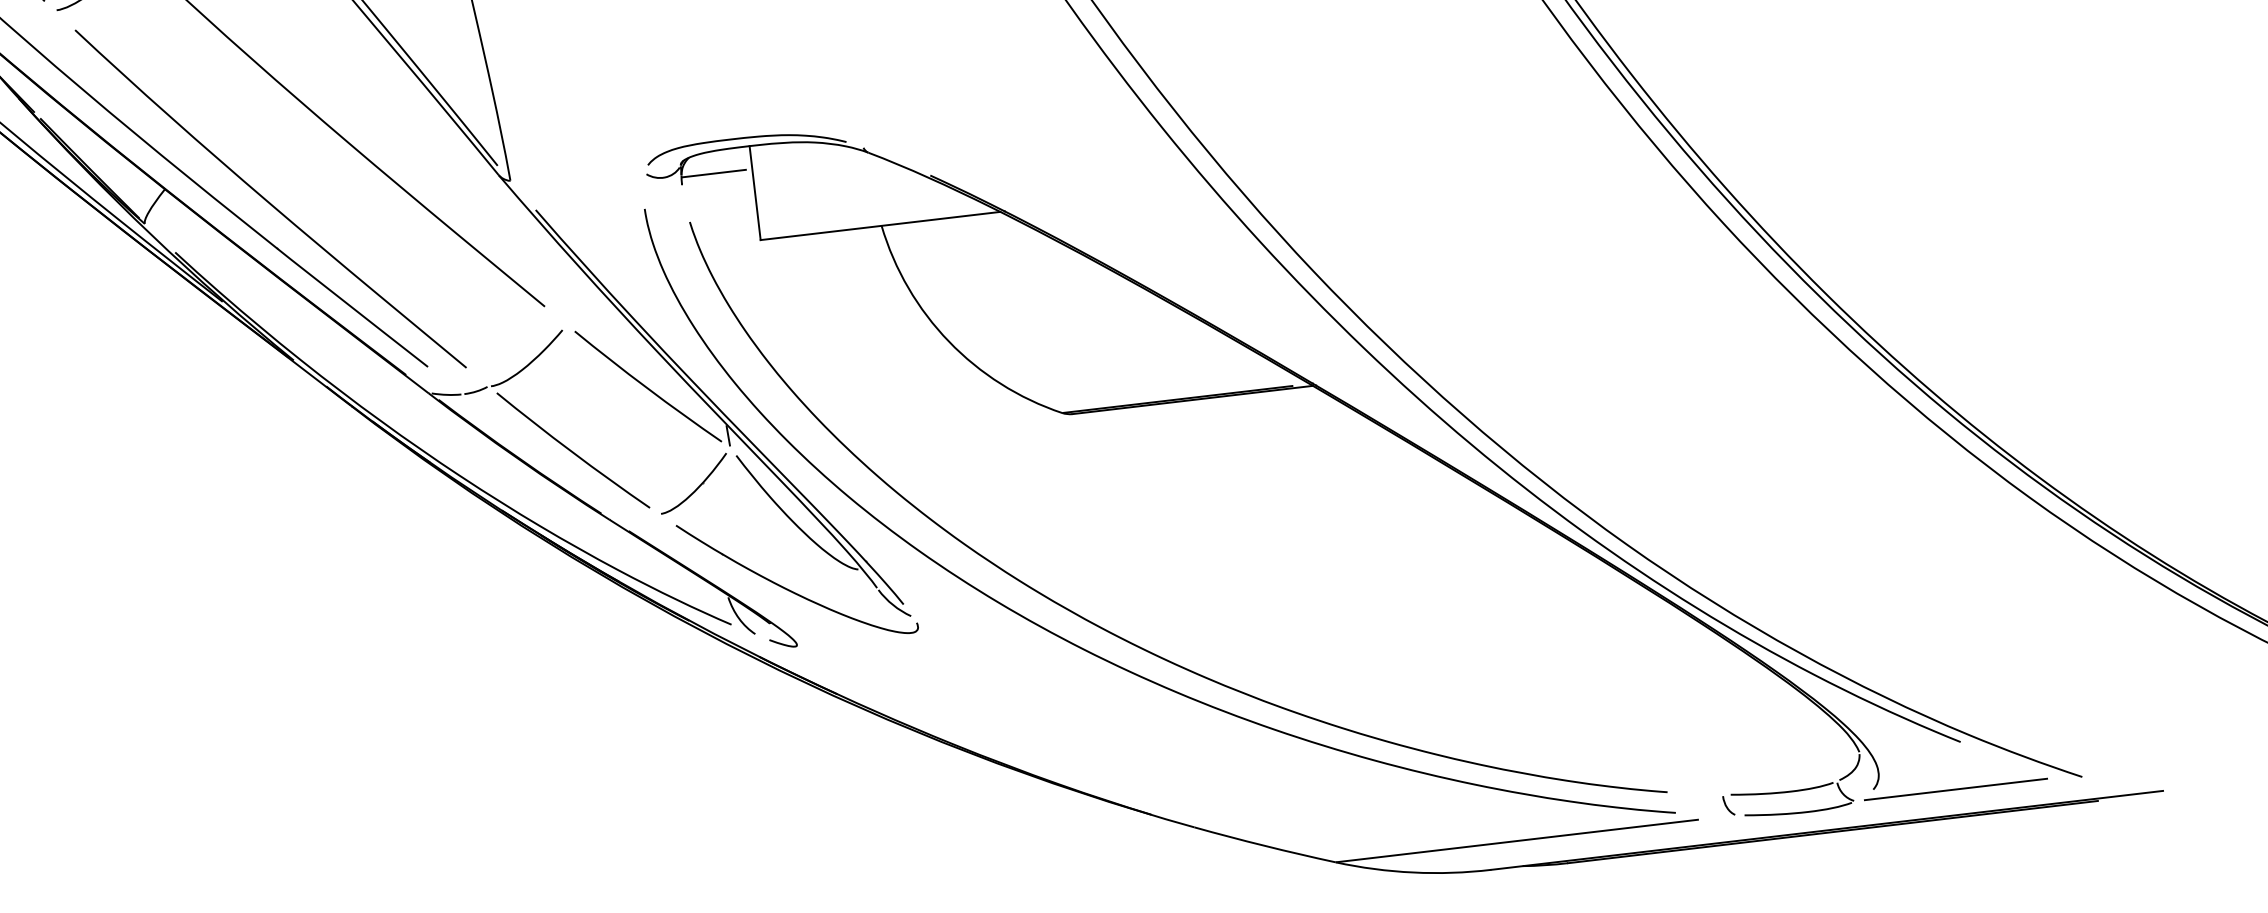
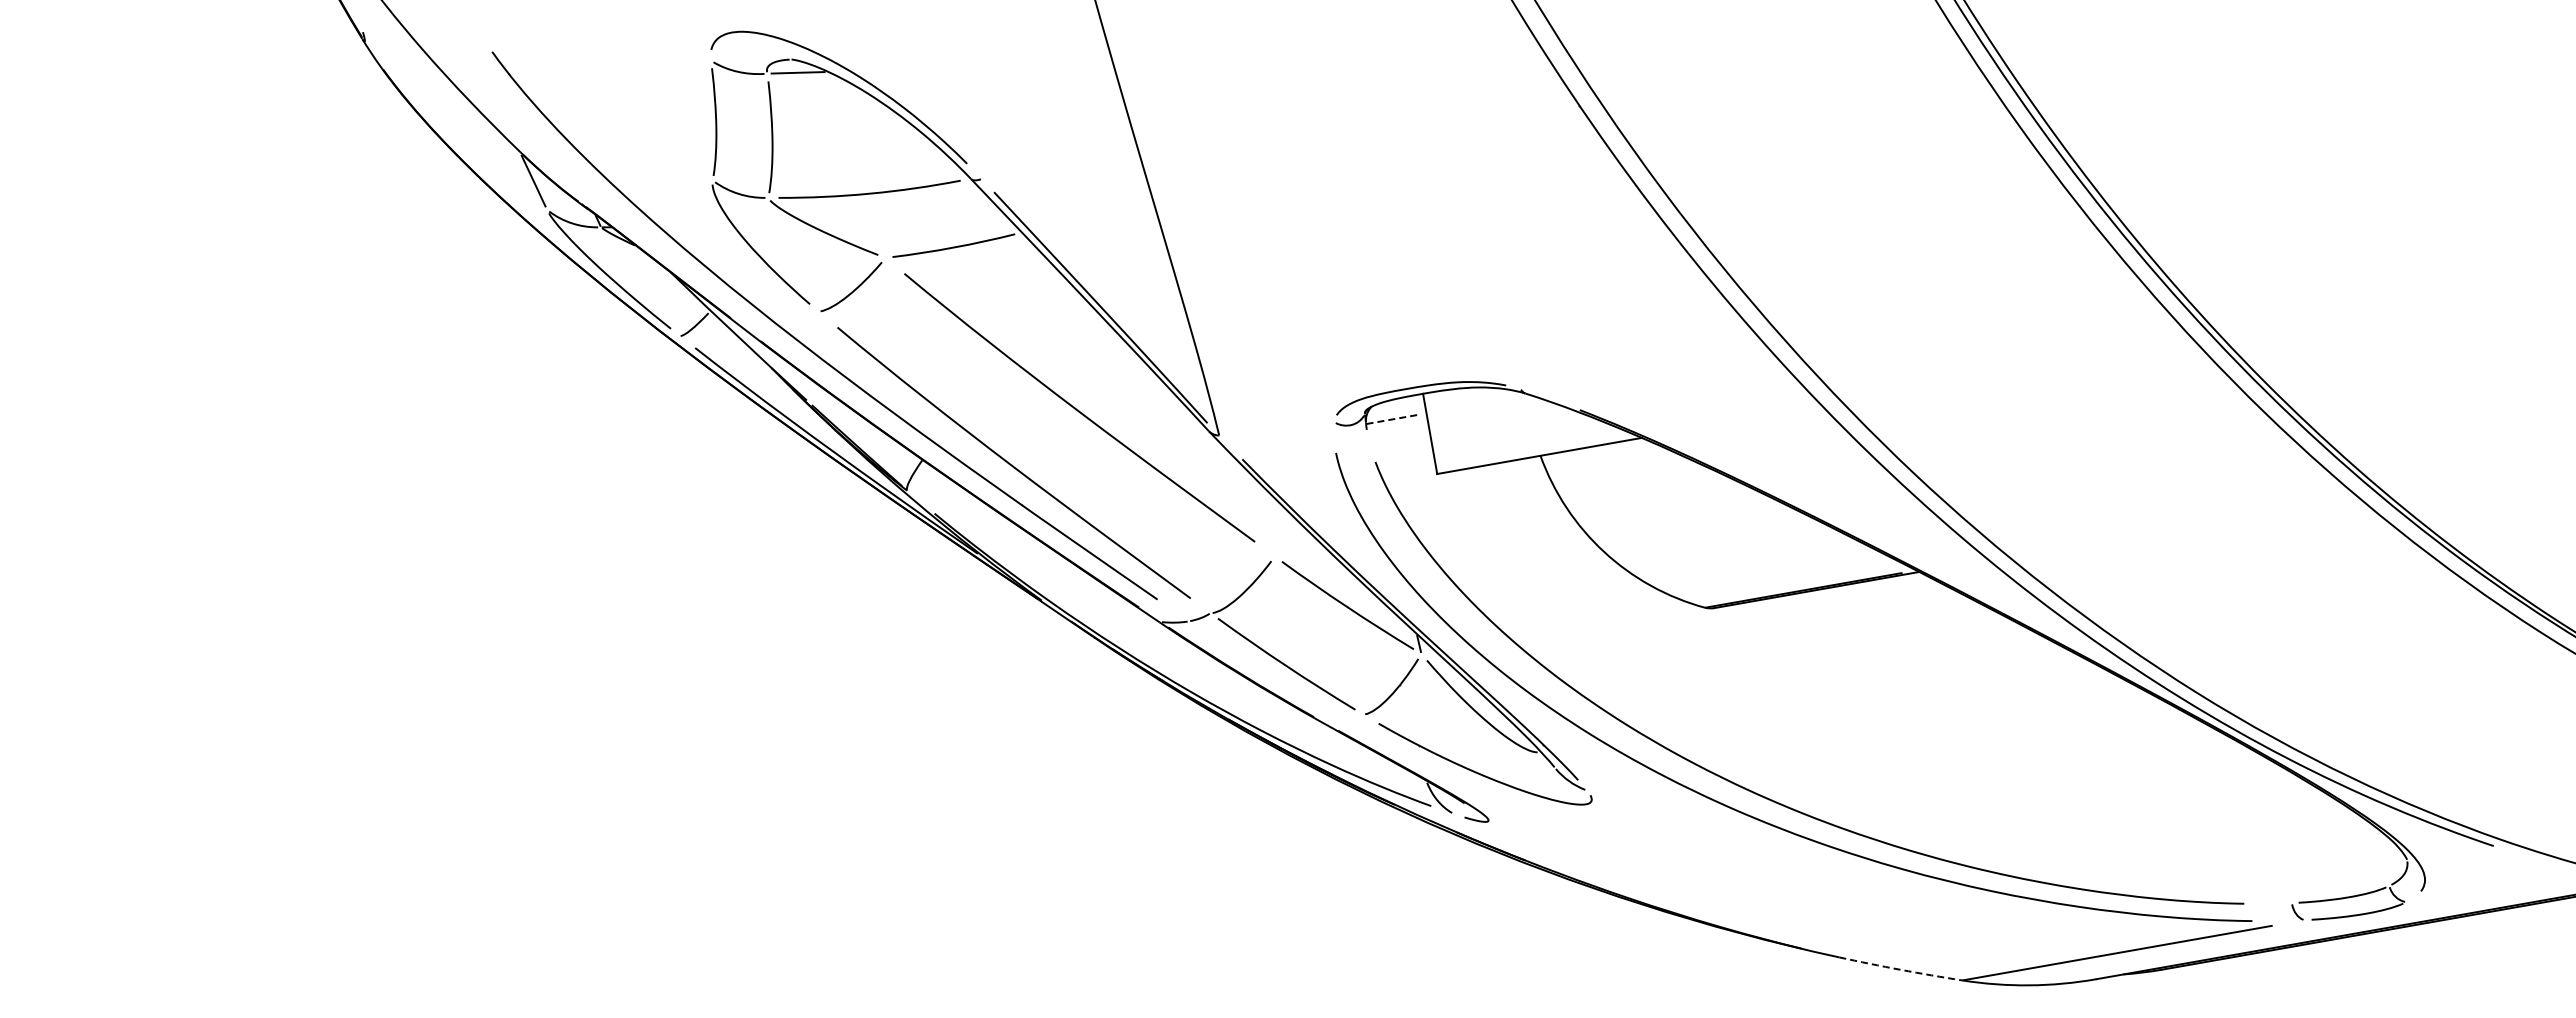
line: (713, 173) -> (1393, 419), solid -> dashed
line: (1955, 788) -> (2491, 886), removed
arc: (1264, 845) -> (1900, 969), solid -> dashed

